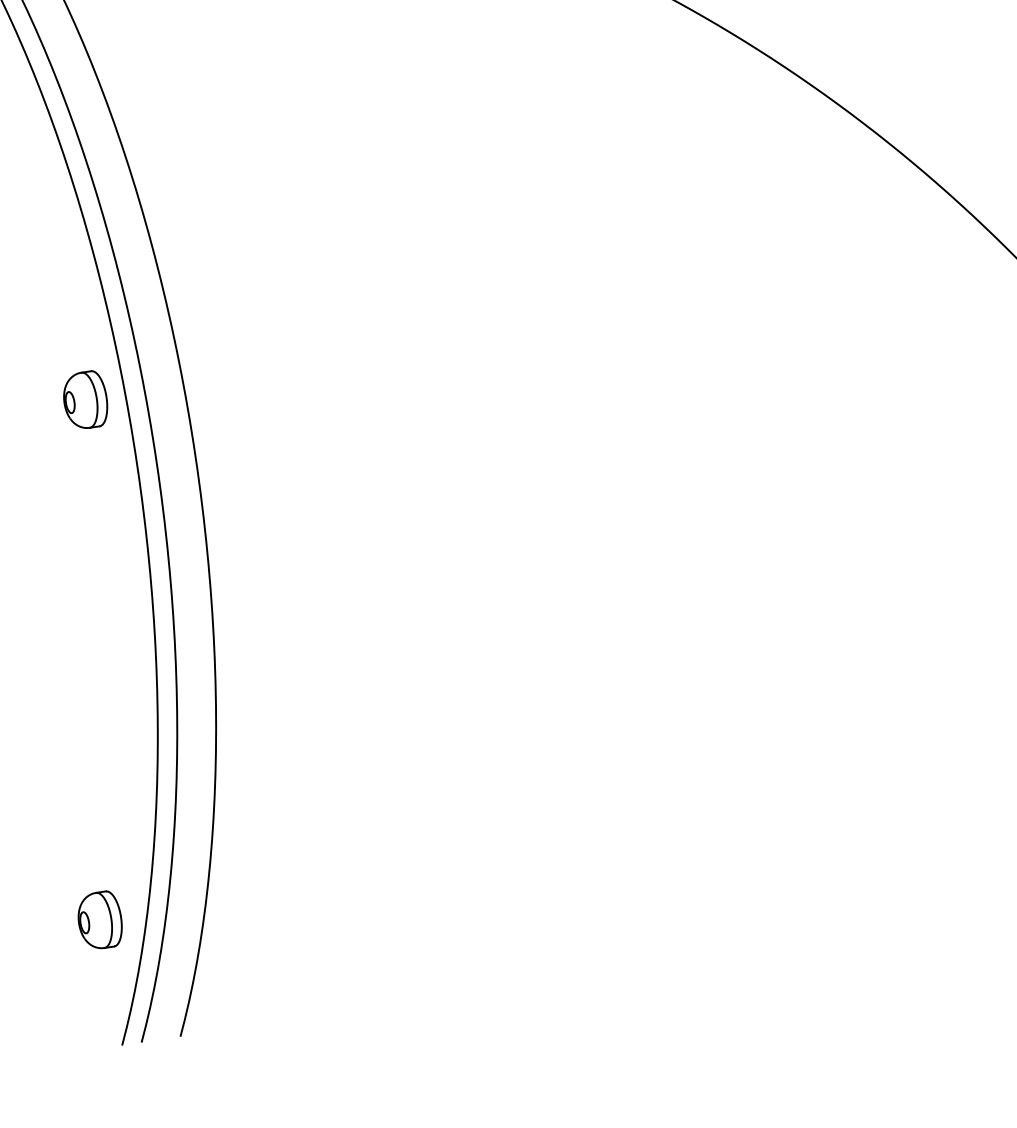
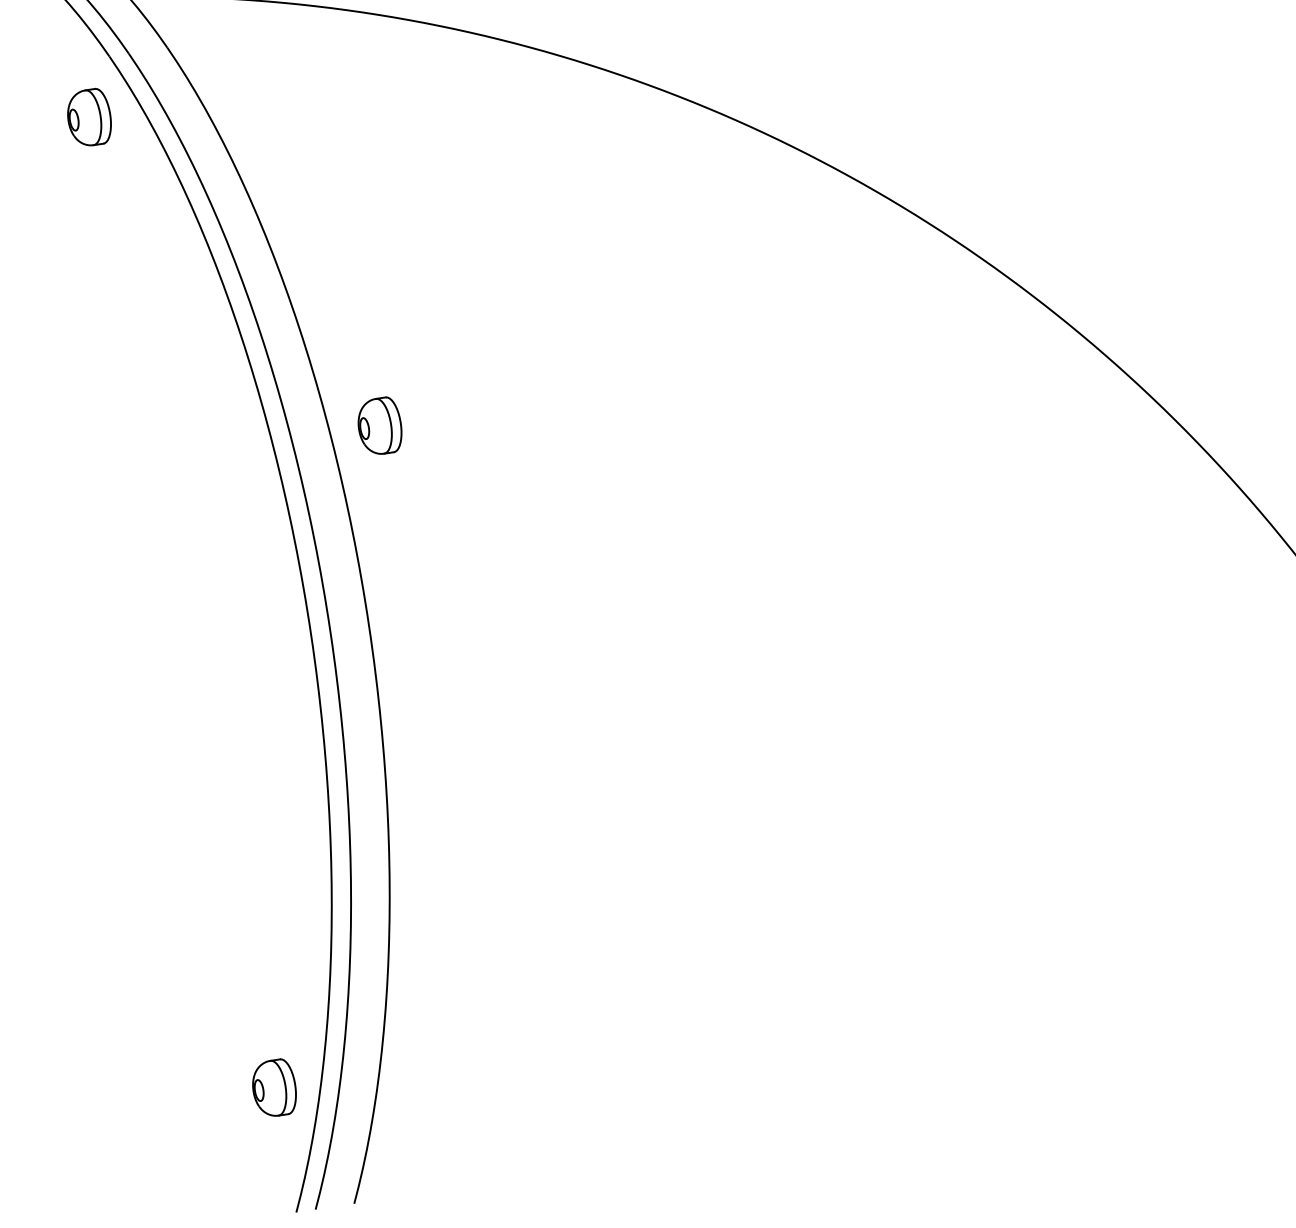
part: (85, 399) -> (379, 425), moved

